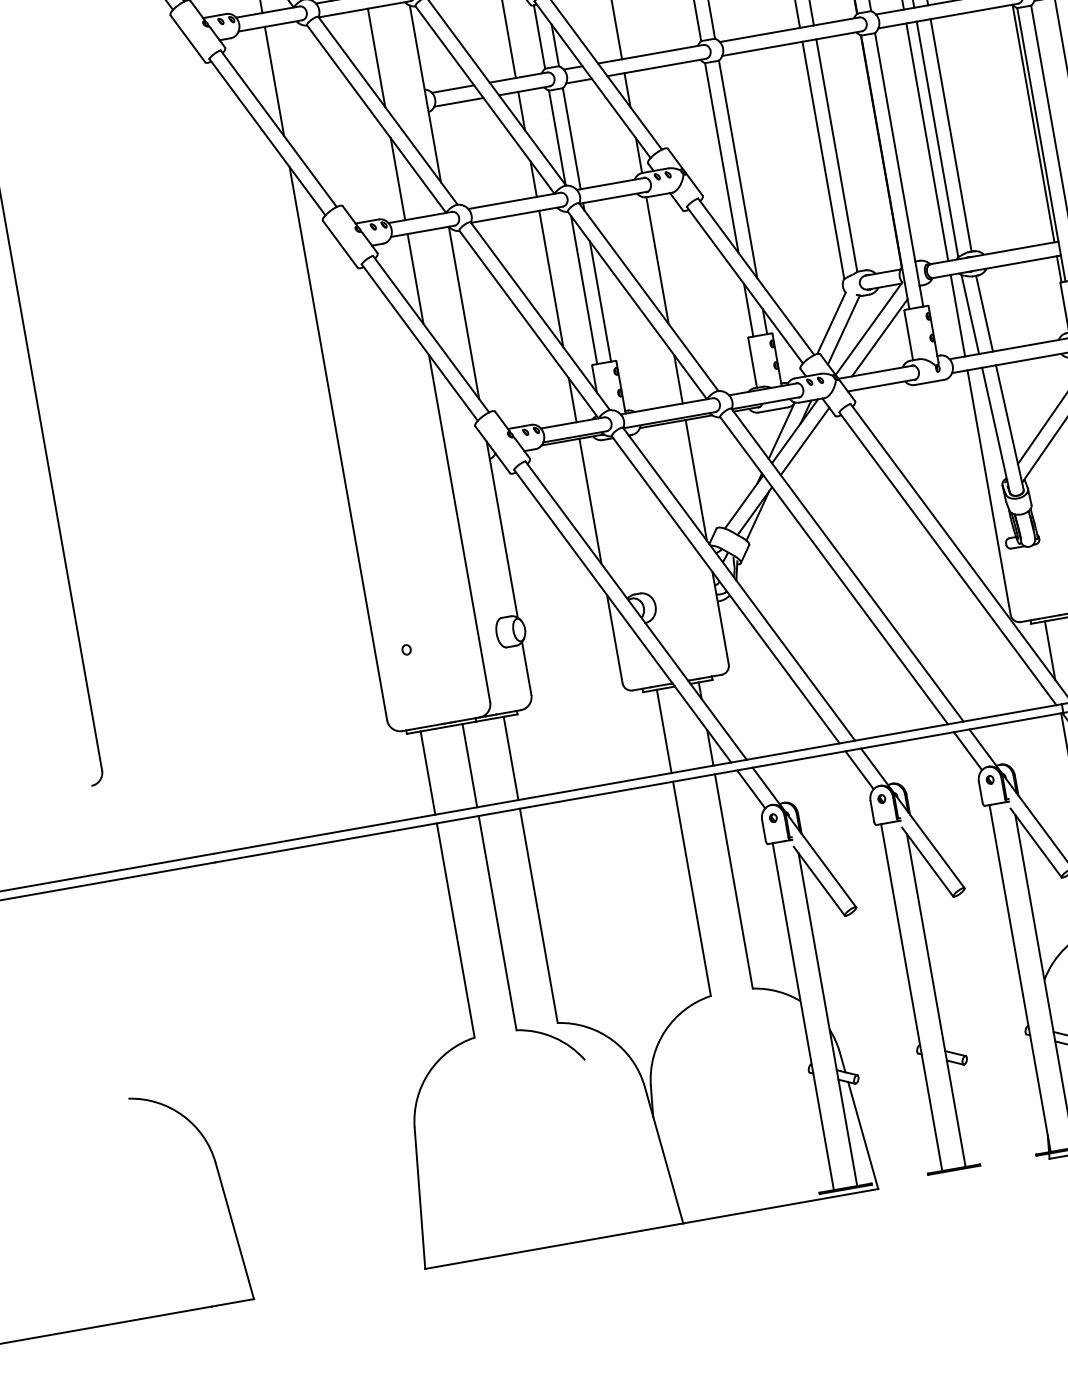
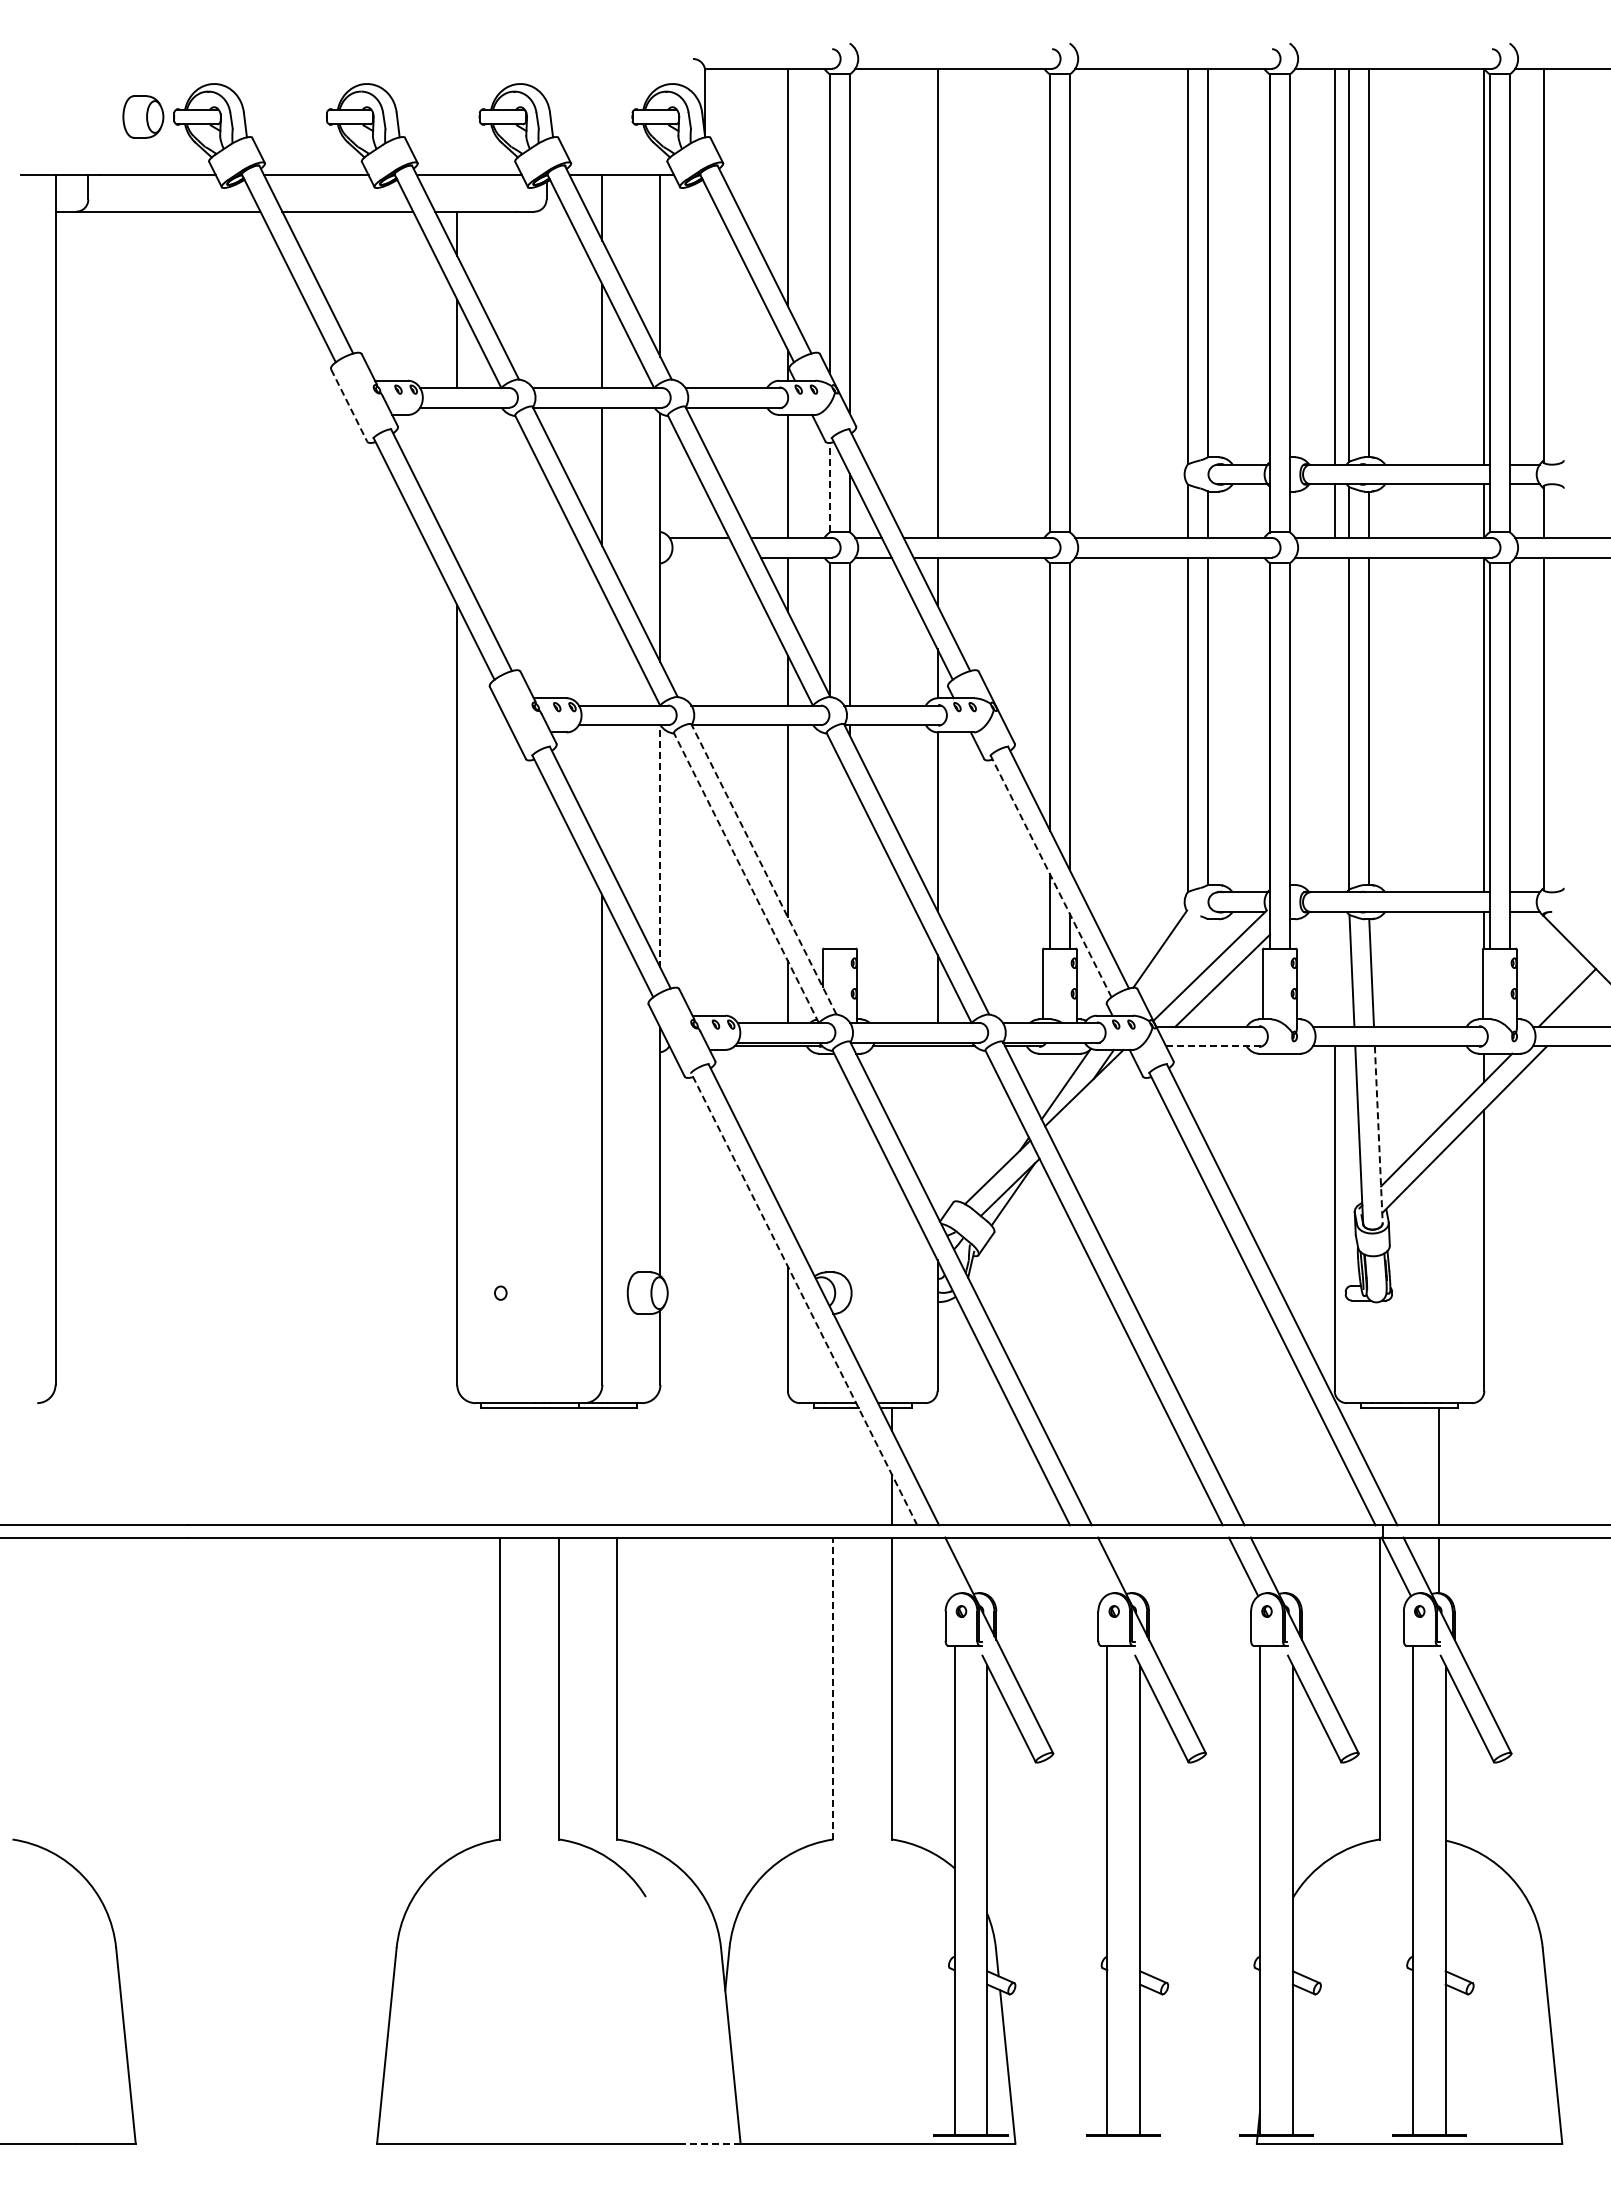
line: (539, 36) -> (830, 487), solid -> dashed
line: (188, 38) -> (349, 405), solid -> dashed
line: (274, 81) -> (457, 484), removed
line: (458, 102) -> (703, 557), removed
line: (927, 141) -> (1334, 724), removed
line: (398, 178) -> (602, 647), removed
line: (415, 279) -> (602, 788), removed
line: (744, 284) -> (1050, 875), solid -> dashed
line: (584, 290) -> (830, 844), removed
line: (600, 301) -> (849, 863), removed
line: (464, 312) -> (660, 846), solid -> dashed
line: (957, 315) -> (1334, 968), removed
line: (540, 316) -> (763, 869), solid -> dashed
line: (528, 324) -> (746, 877), solid -> dashed
line: (843, 330) -> (1175, 961), removed
line: (882, 385) -> (1214, 1046), solid -> dashed
line: (1009, 428) -> (1378, 1135), solid -> dashed
line: (805, 441) -> (1095, 1104), removed
line: (696, 480) -> (937, 1131), removed
line: (590, 501) -> (787, 1134), removed
line: (622, 616) -> (804, 1299), solid -> dashed
line: (1050, 650) -> (1380, 1449), removed
line: (664, 731) -> (833, 1466), removed
line: (511, 758) -> (617, 1466), removed
line: (469, 765) -> (559, 1466), removed
line: (859, 770) -> (1090, 1566), removed
line: (428, 772) -> (500, 1466), removed
line: (750, 789) -> (937, 1566), removed
line: (692, 888) -> (833, 1688), solid -> dashed
line: (661, 1227) -> (710, 2143), solid -> dashed

